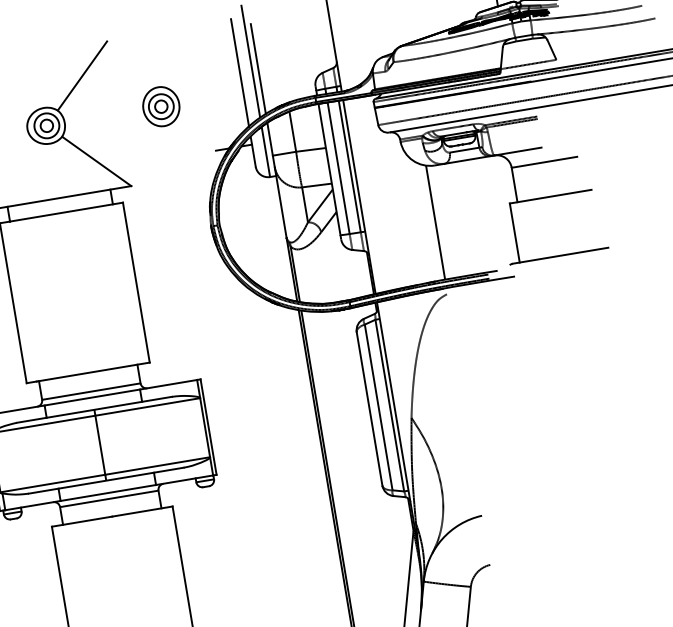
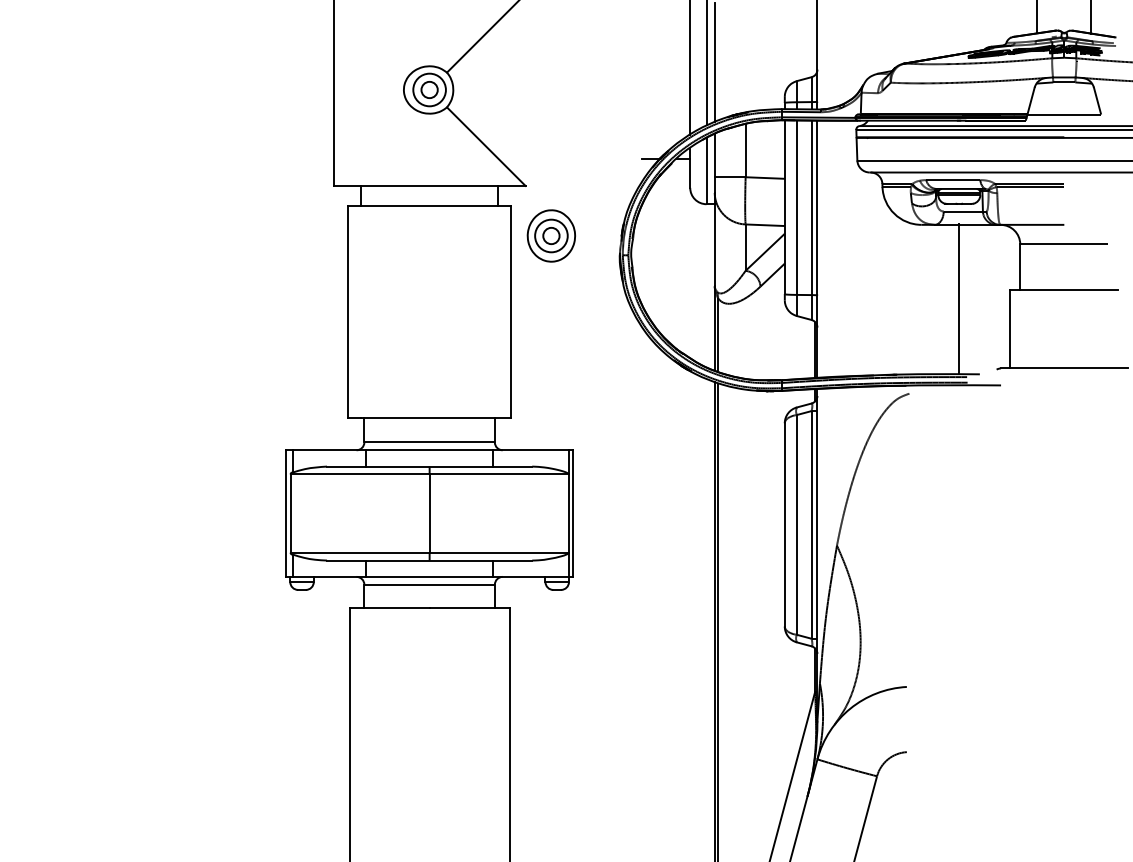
part: (160, 106) -> (550, 235), moved
line: (435, 222) -> (959, 298), moved

